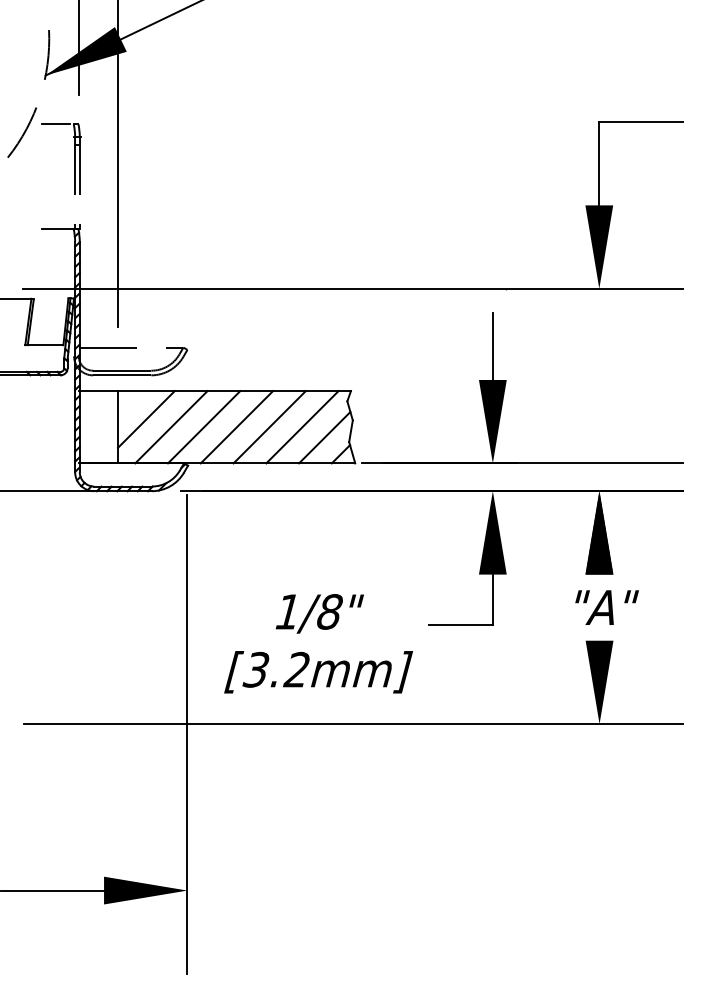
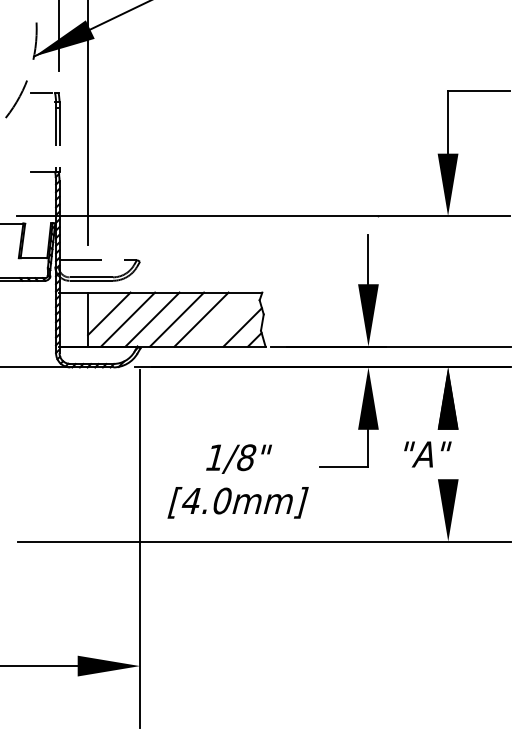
line: (303, 427) -> (226, 319), removed
text: (606, 607) -> (427, 454), moved
text: (276, 669) -> (206, 500), [3.2mm] -> [4.0mm]

